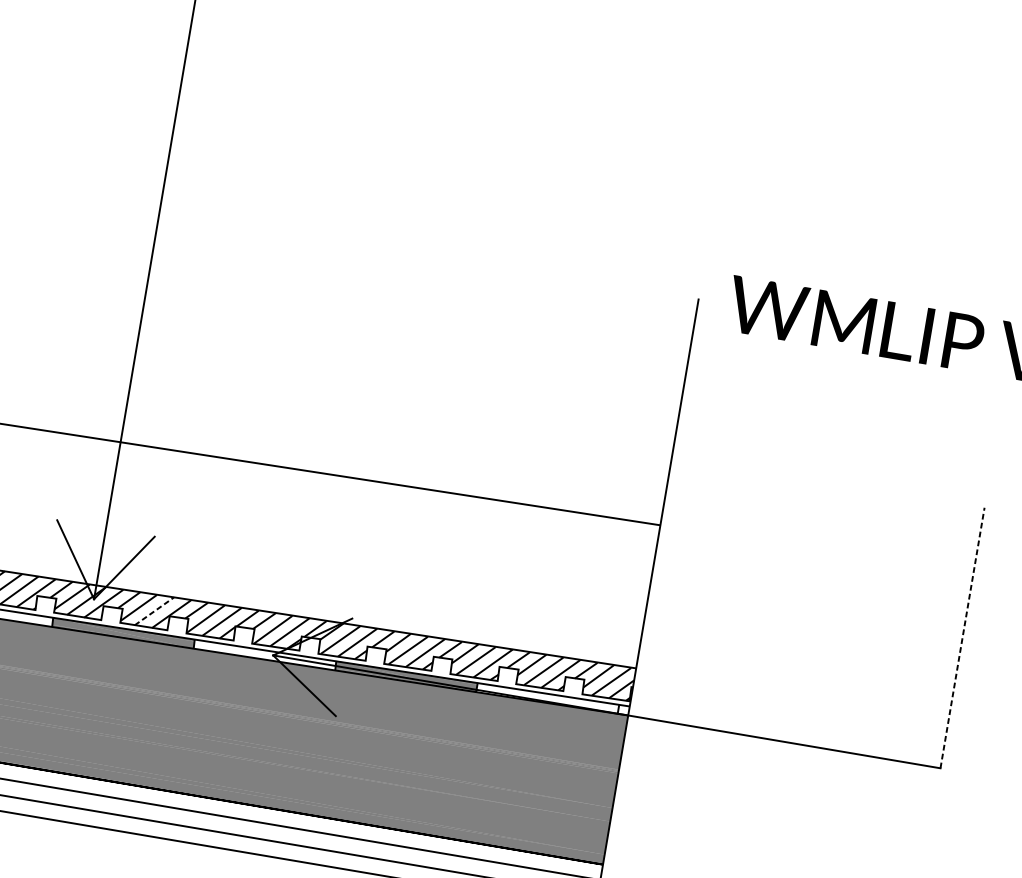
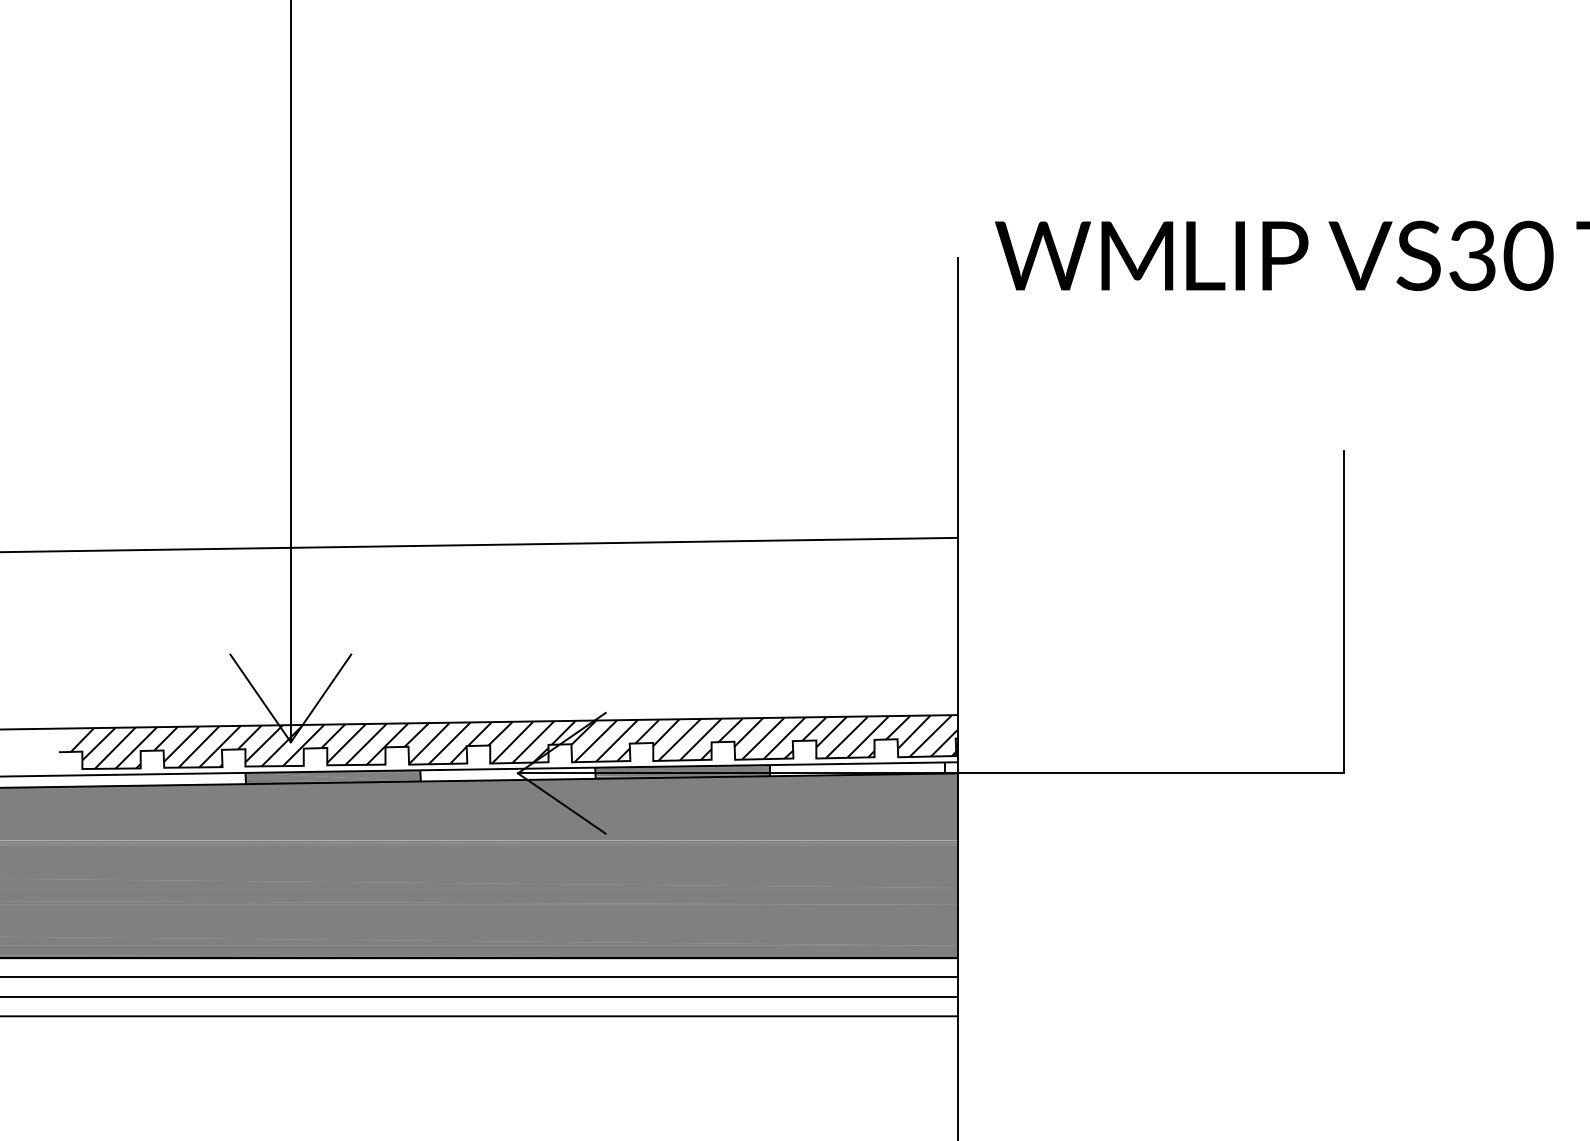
line: (154, 611) -> (366, 744), dashed -> solid
line: (962, 637) -> (1344, 611), dashed -> solid

